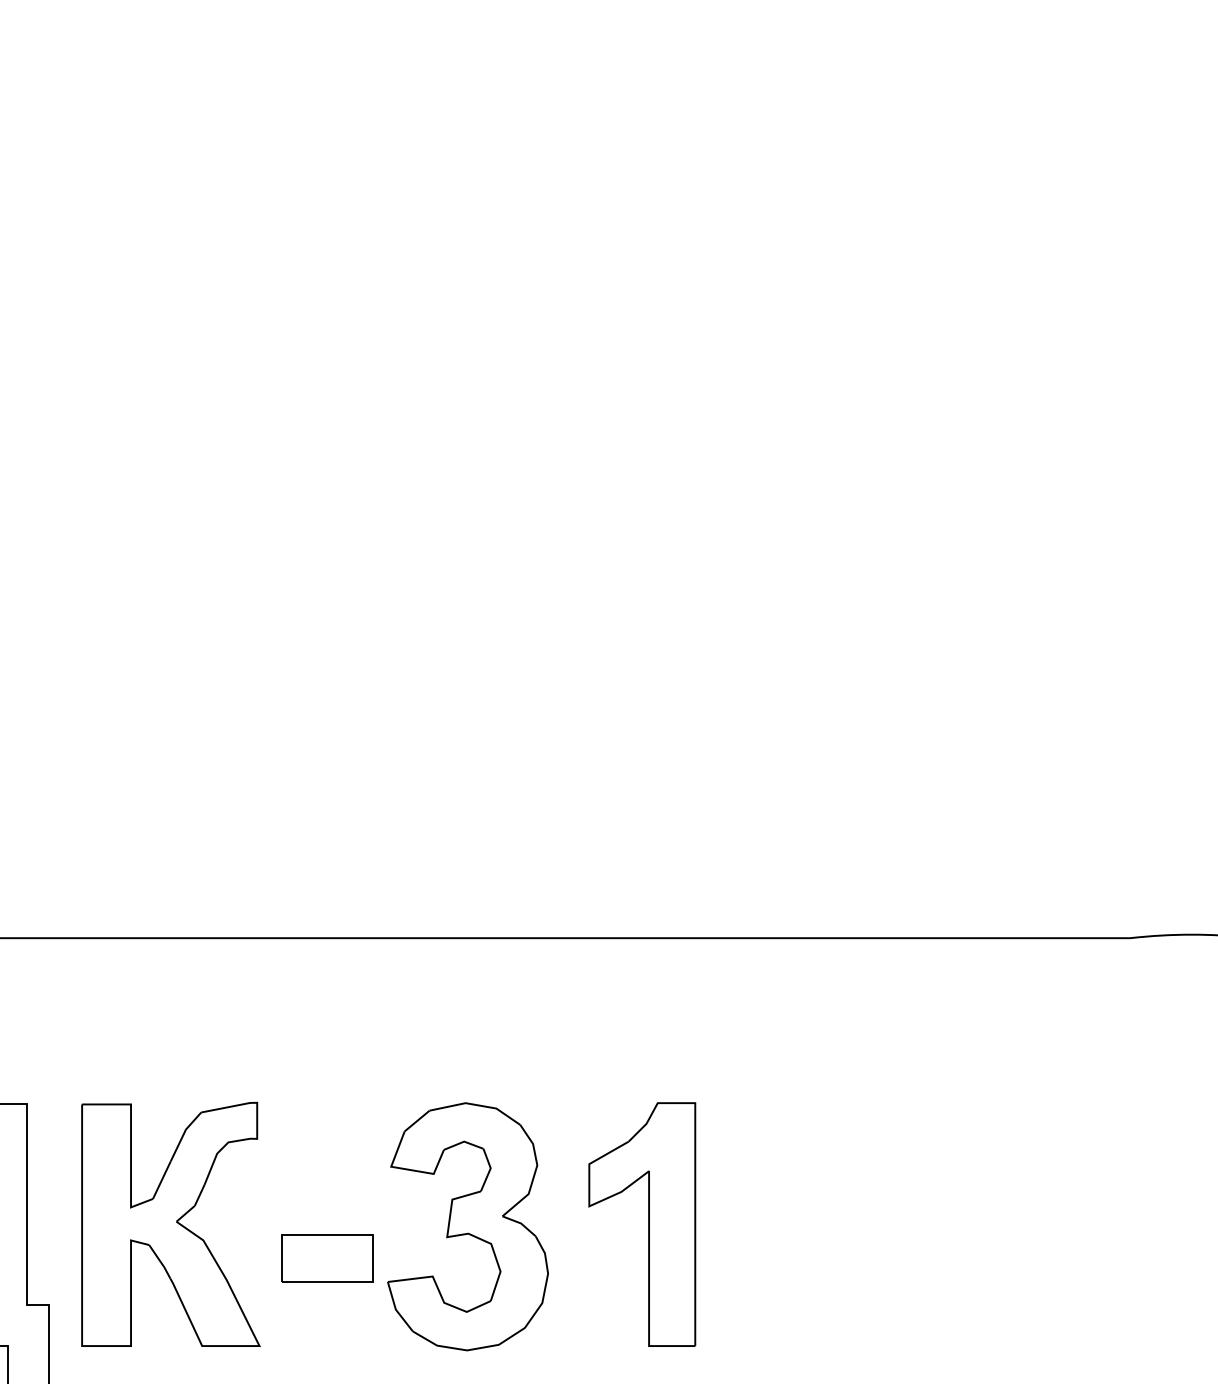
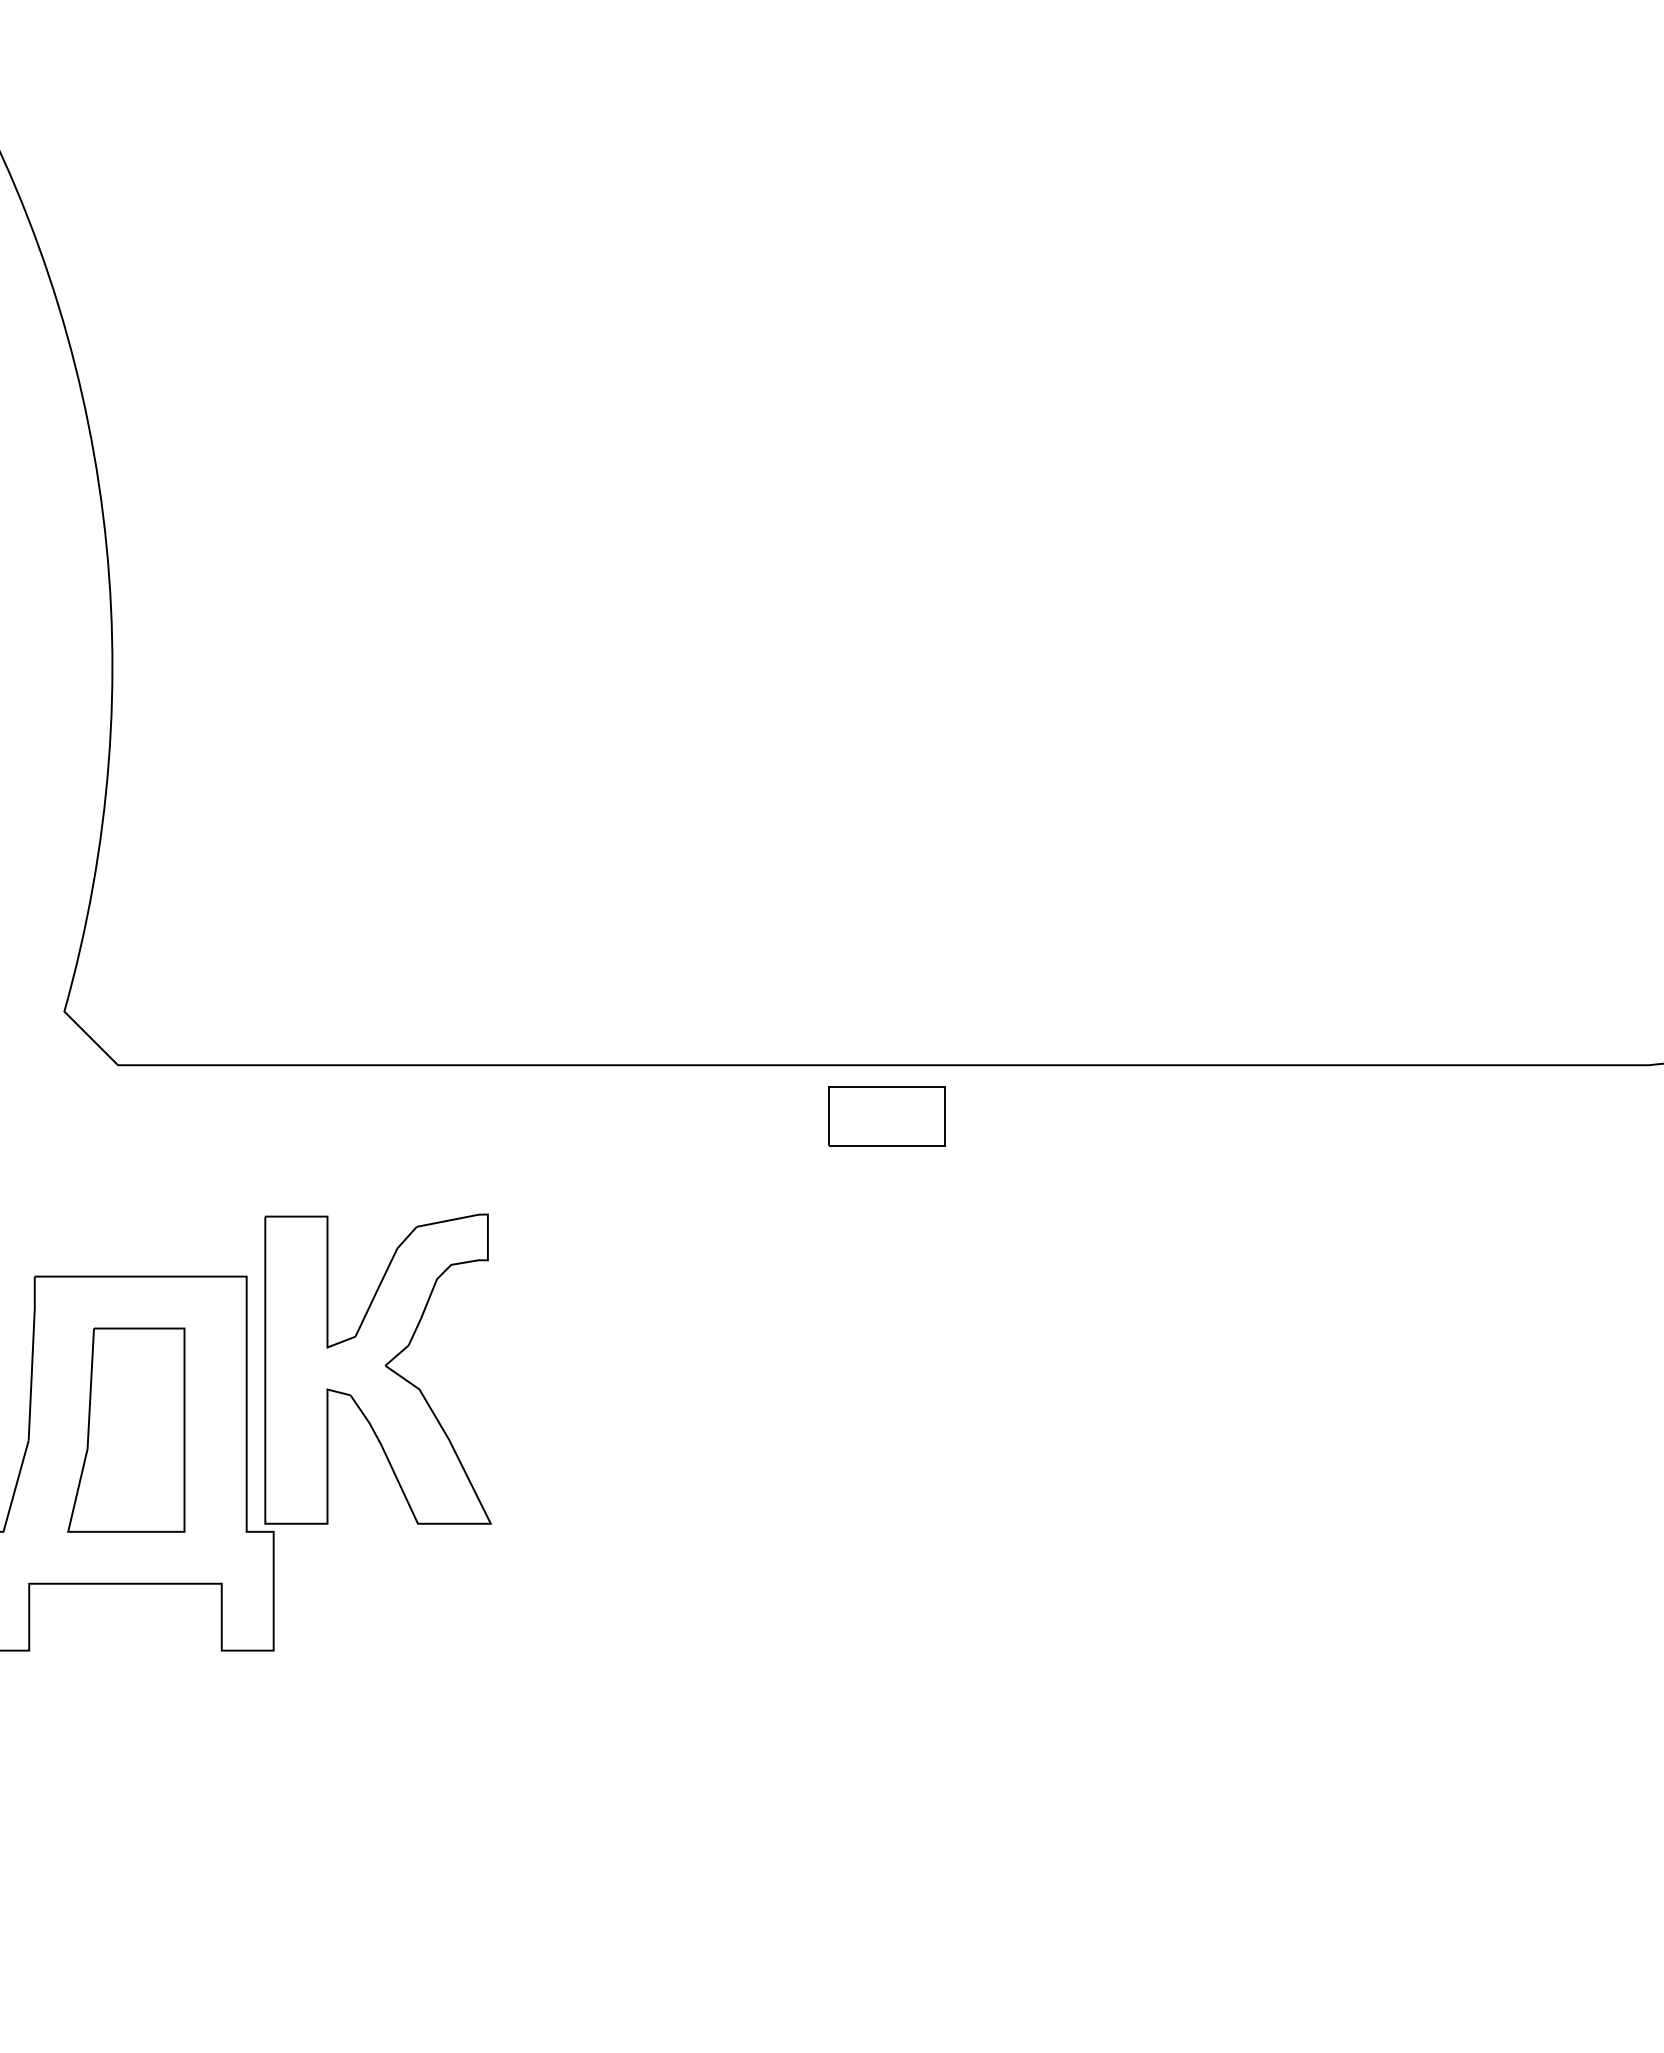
part: (171, 1223) -> (378, 1368), moved
part: (648, 1224) -> (1036, 1429), removed
part: (467, 1227) -> (806, 1432), removed
part: (326, 1258) -> (886, 1116), moved

